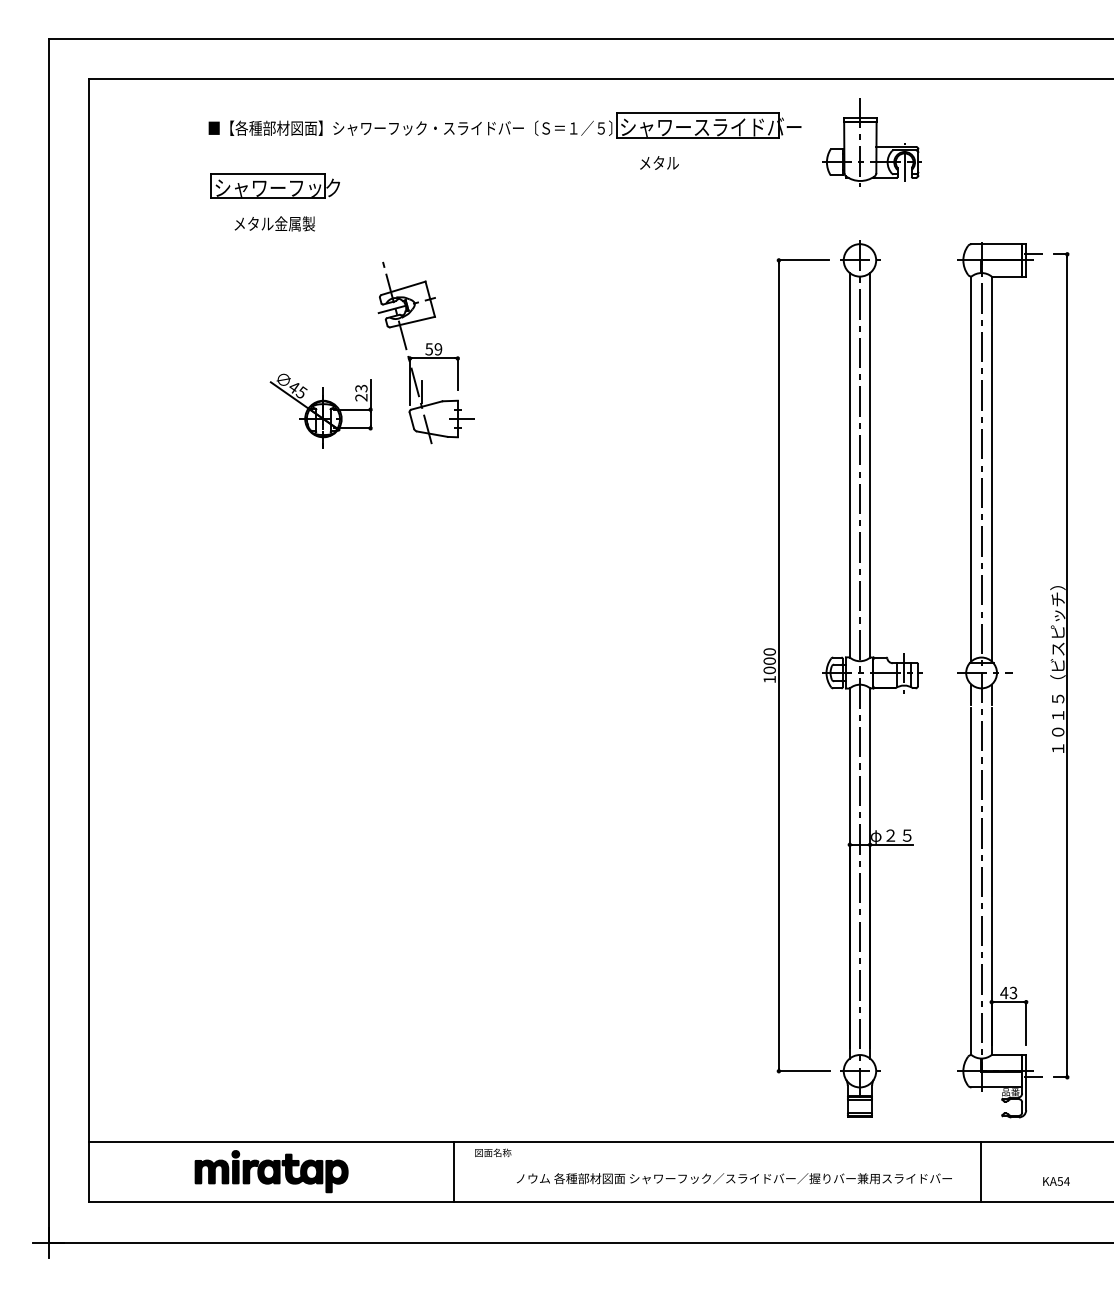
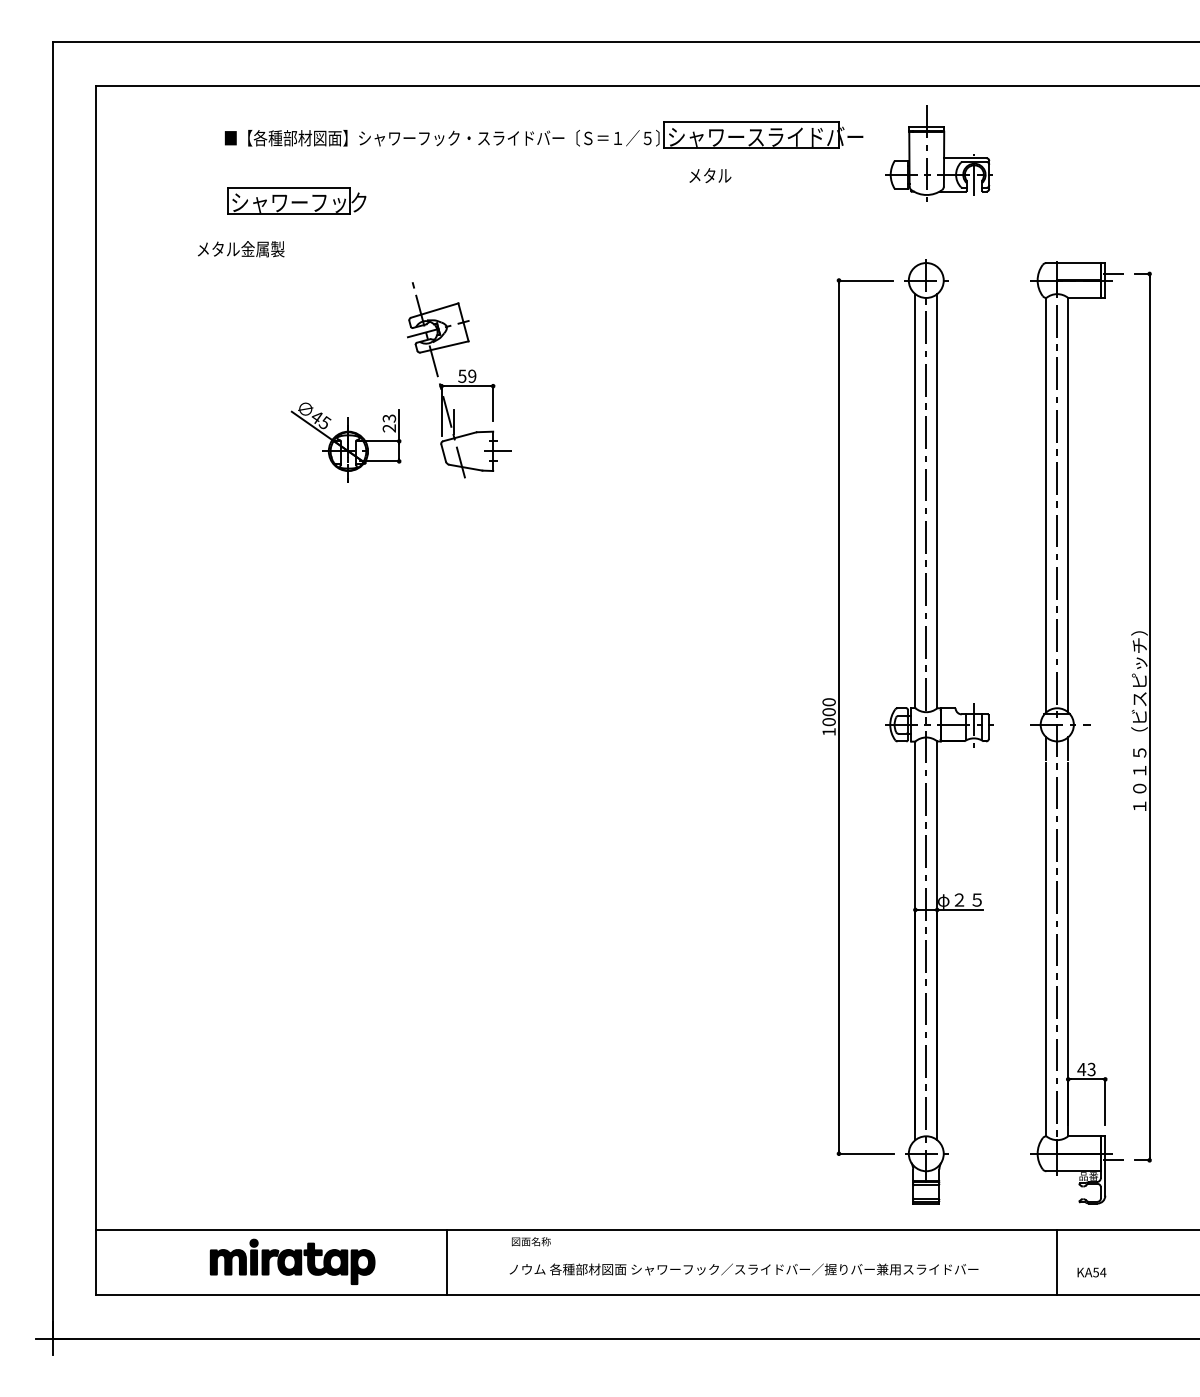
text: (275, 224) -> (241, 249), moved
line: (454, 1172) -> (447, 1262), moved
text: (733, 1178) -> (743, 1269), moved
text: (1056, 1181) -> (1091, 1272), moved

